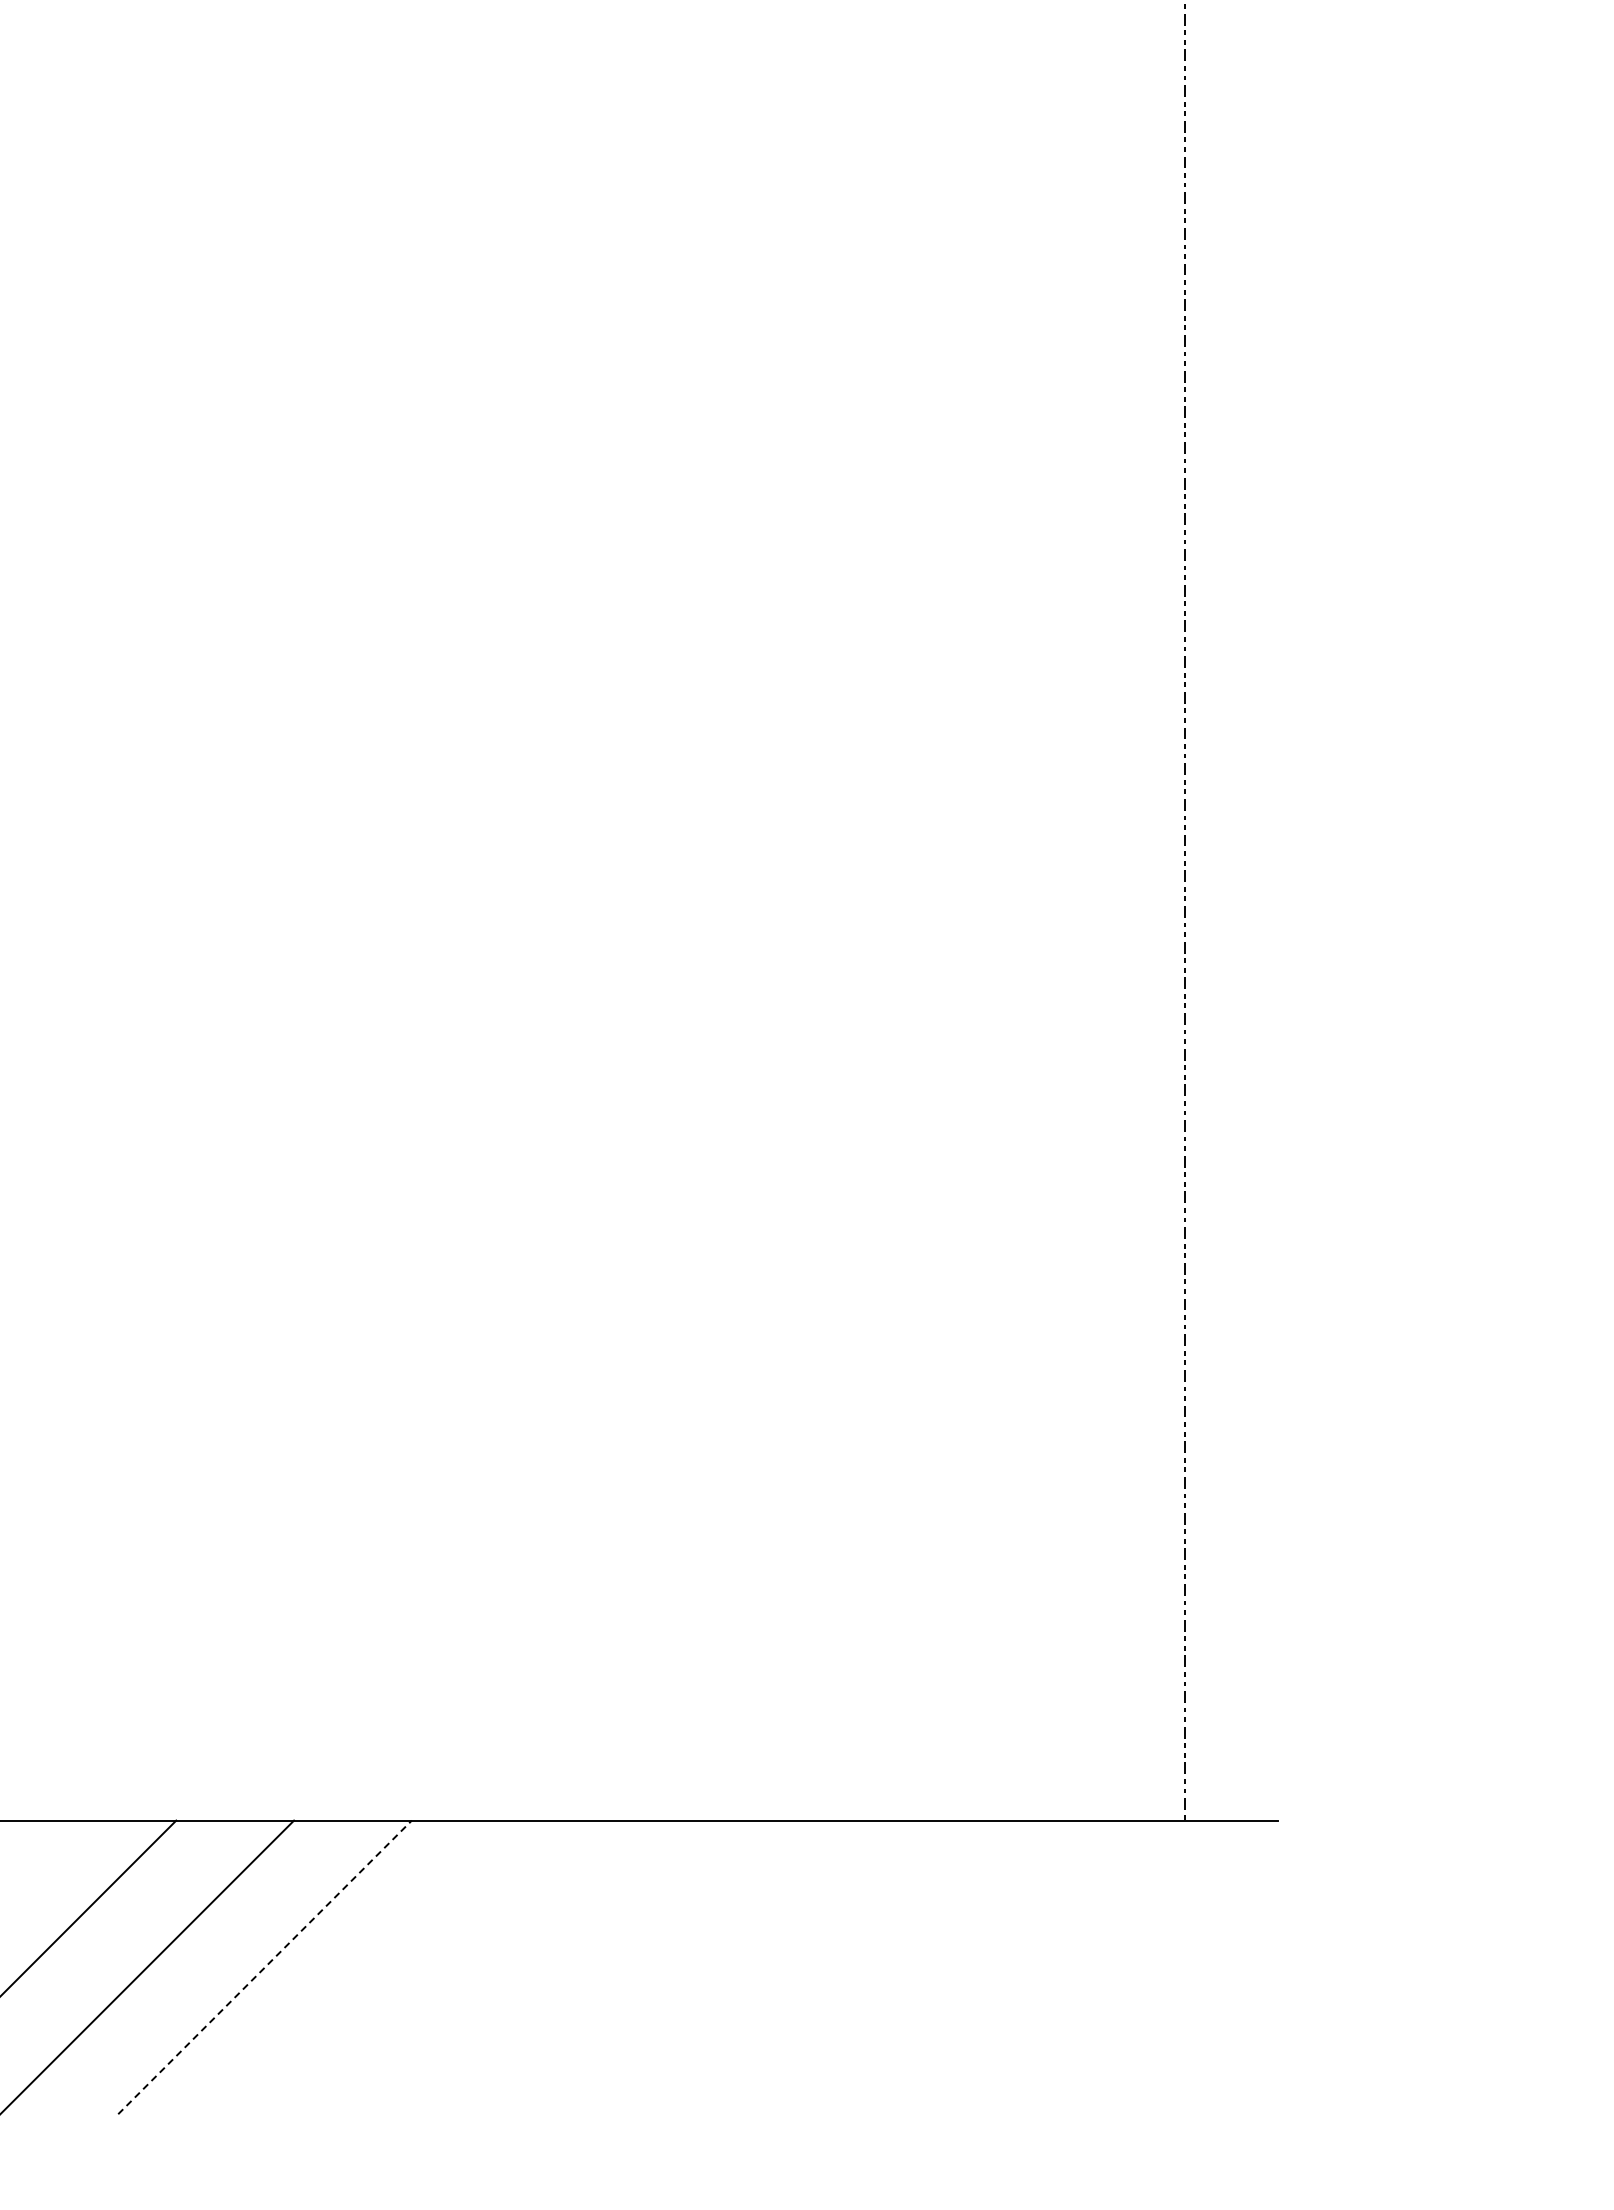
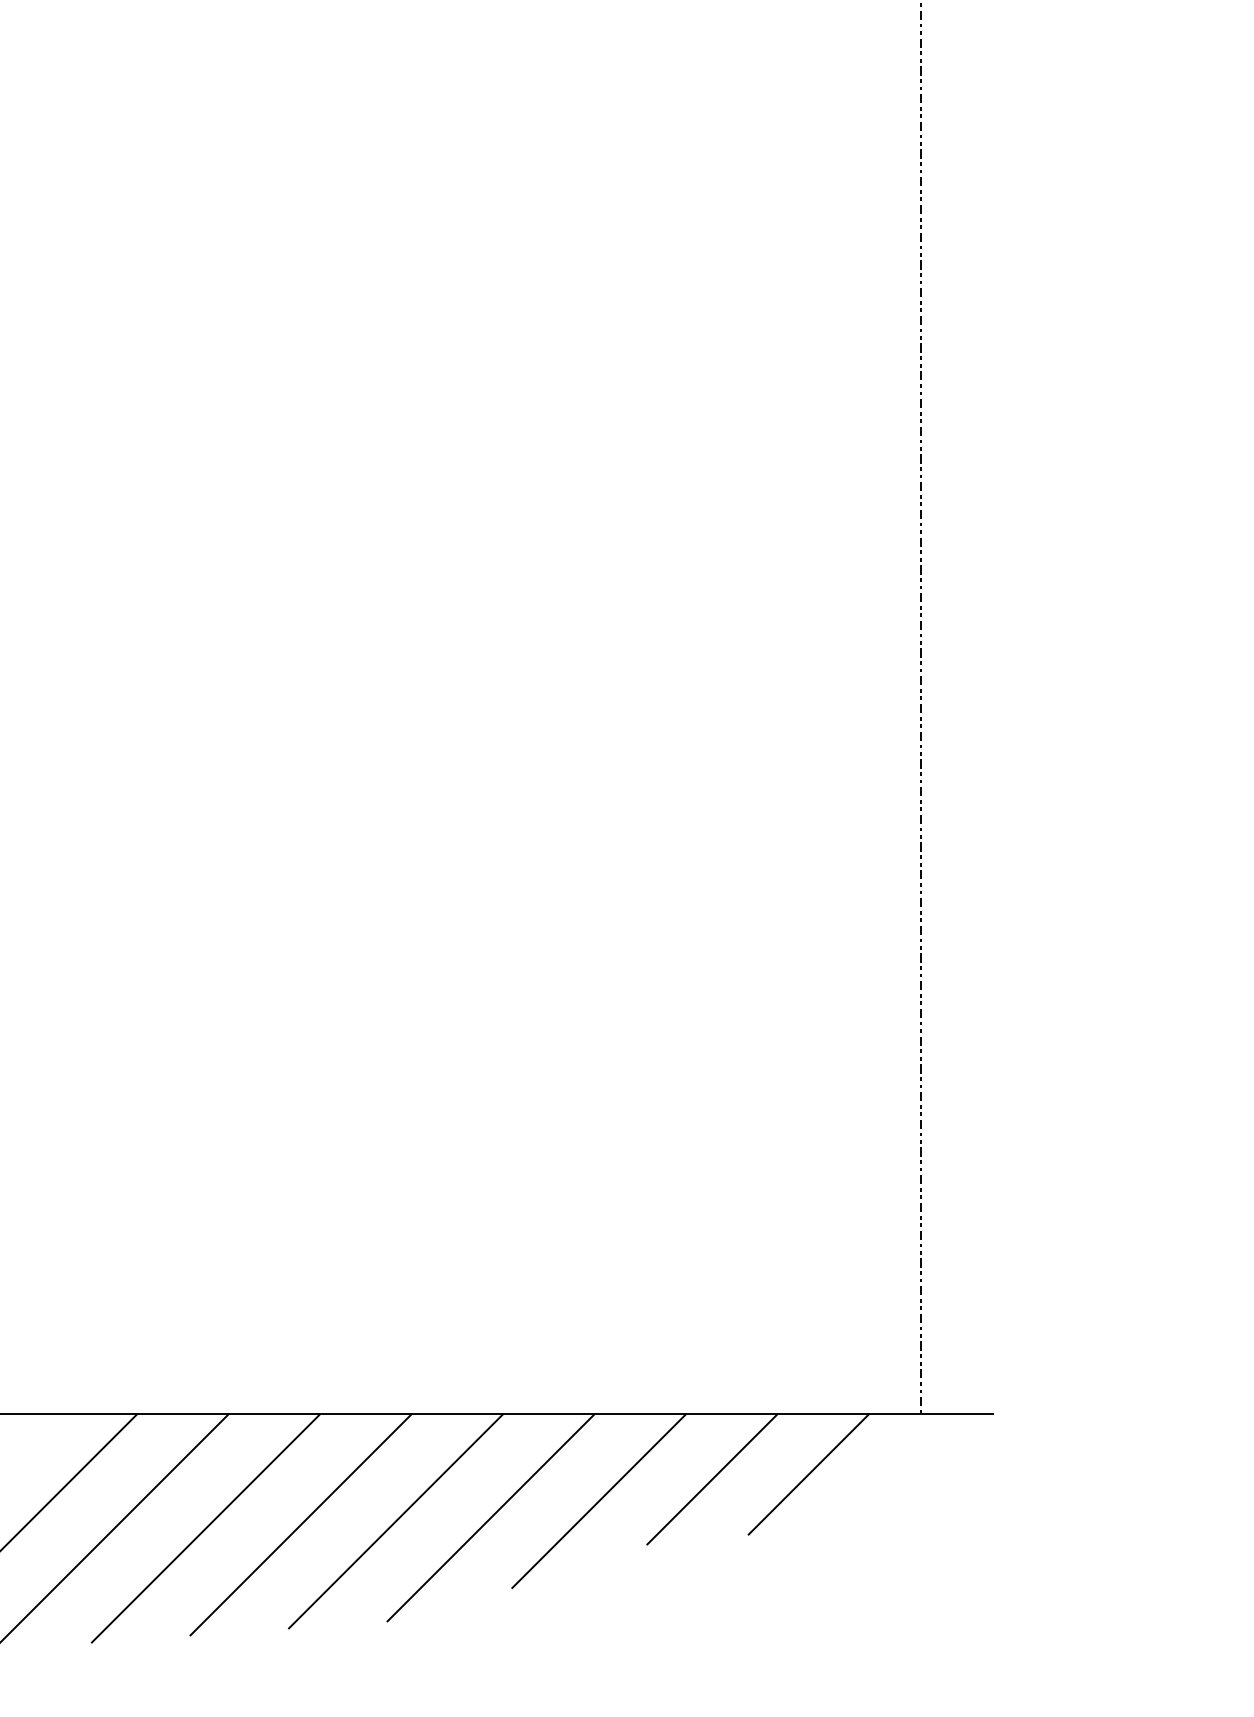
line: (1040, 1897) -> (808, 1474), added
line: (916, 1904) -> (712, 1479), added
line: (770, 1932) -> (598, 1501), added
line: (631, 1953) -> (490, 1517), added
line: (509, 1958) -> (395, 1521), added
line: (387, 1962) -> (301, 1524), added
line: (265, 1967) -> (206, 1528), dashed -> solid

